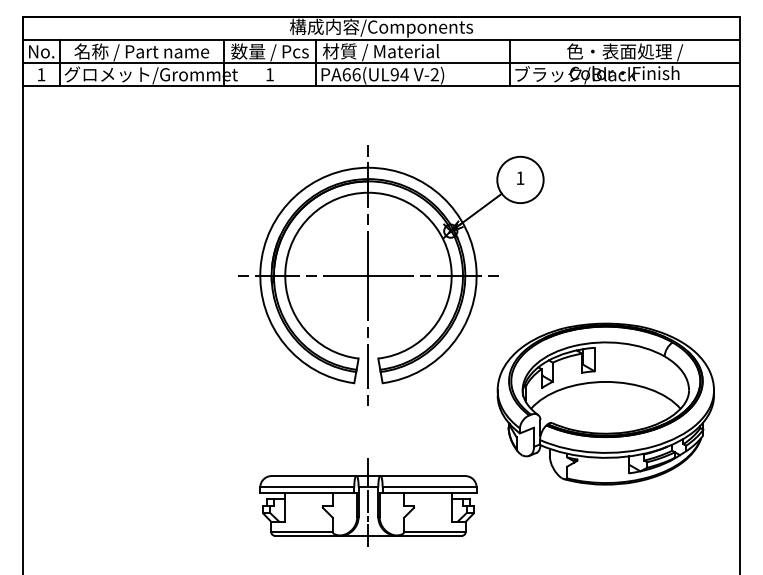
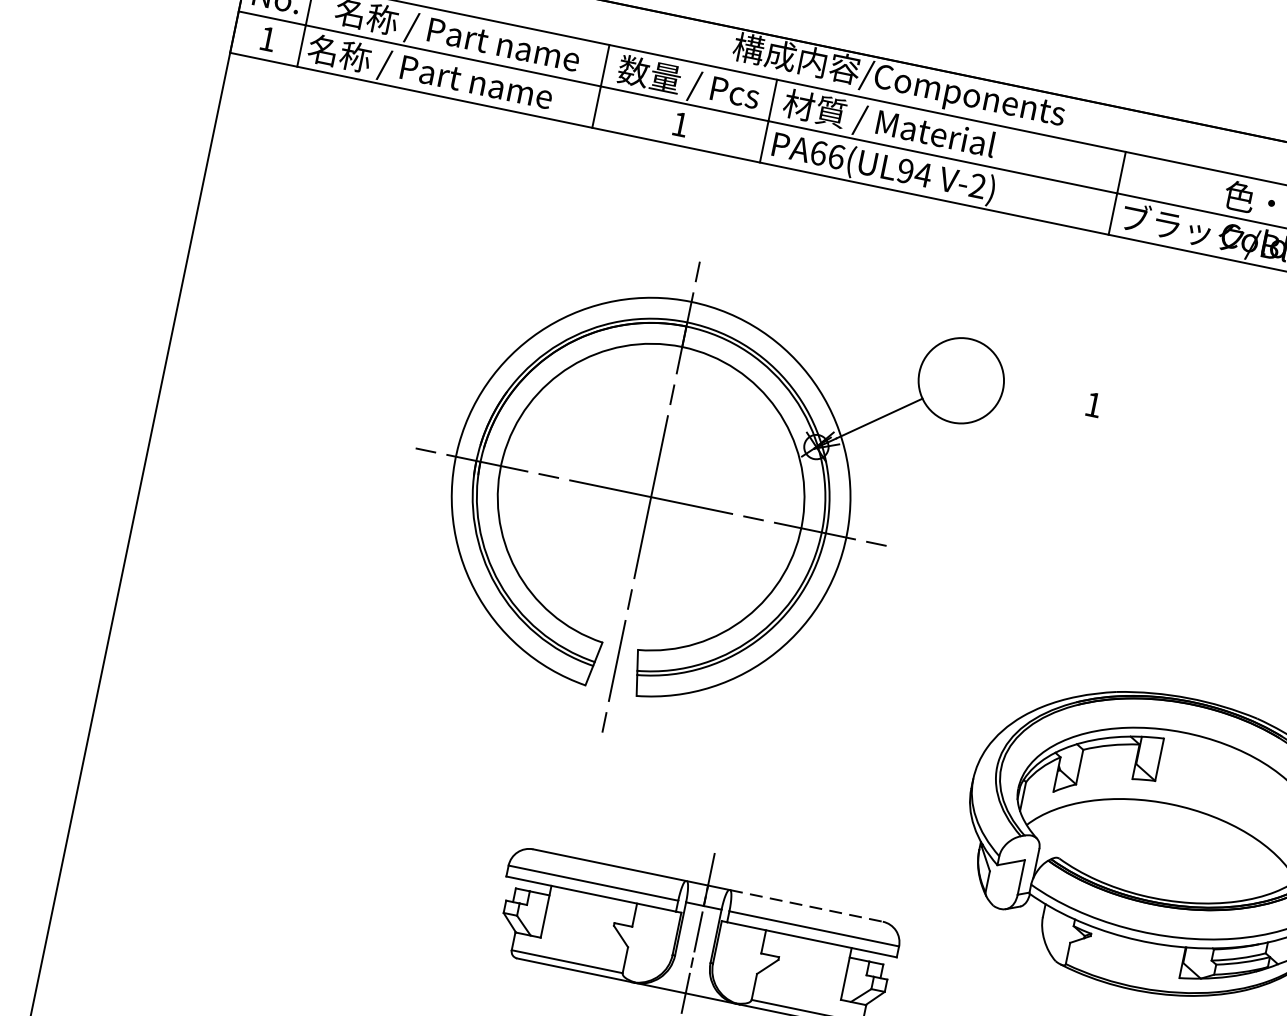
text: (150, 75) -> (464, 81), グロメット/Grommet -> 名称 / Part name
part: (391, 275) -> (692, 504), moved
line: (423, 476) -> (807, 906), solid -> dashed

